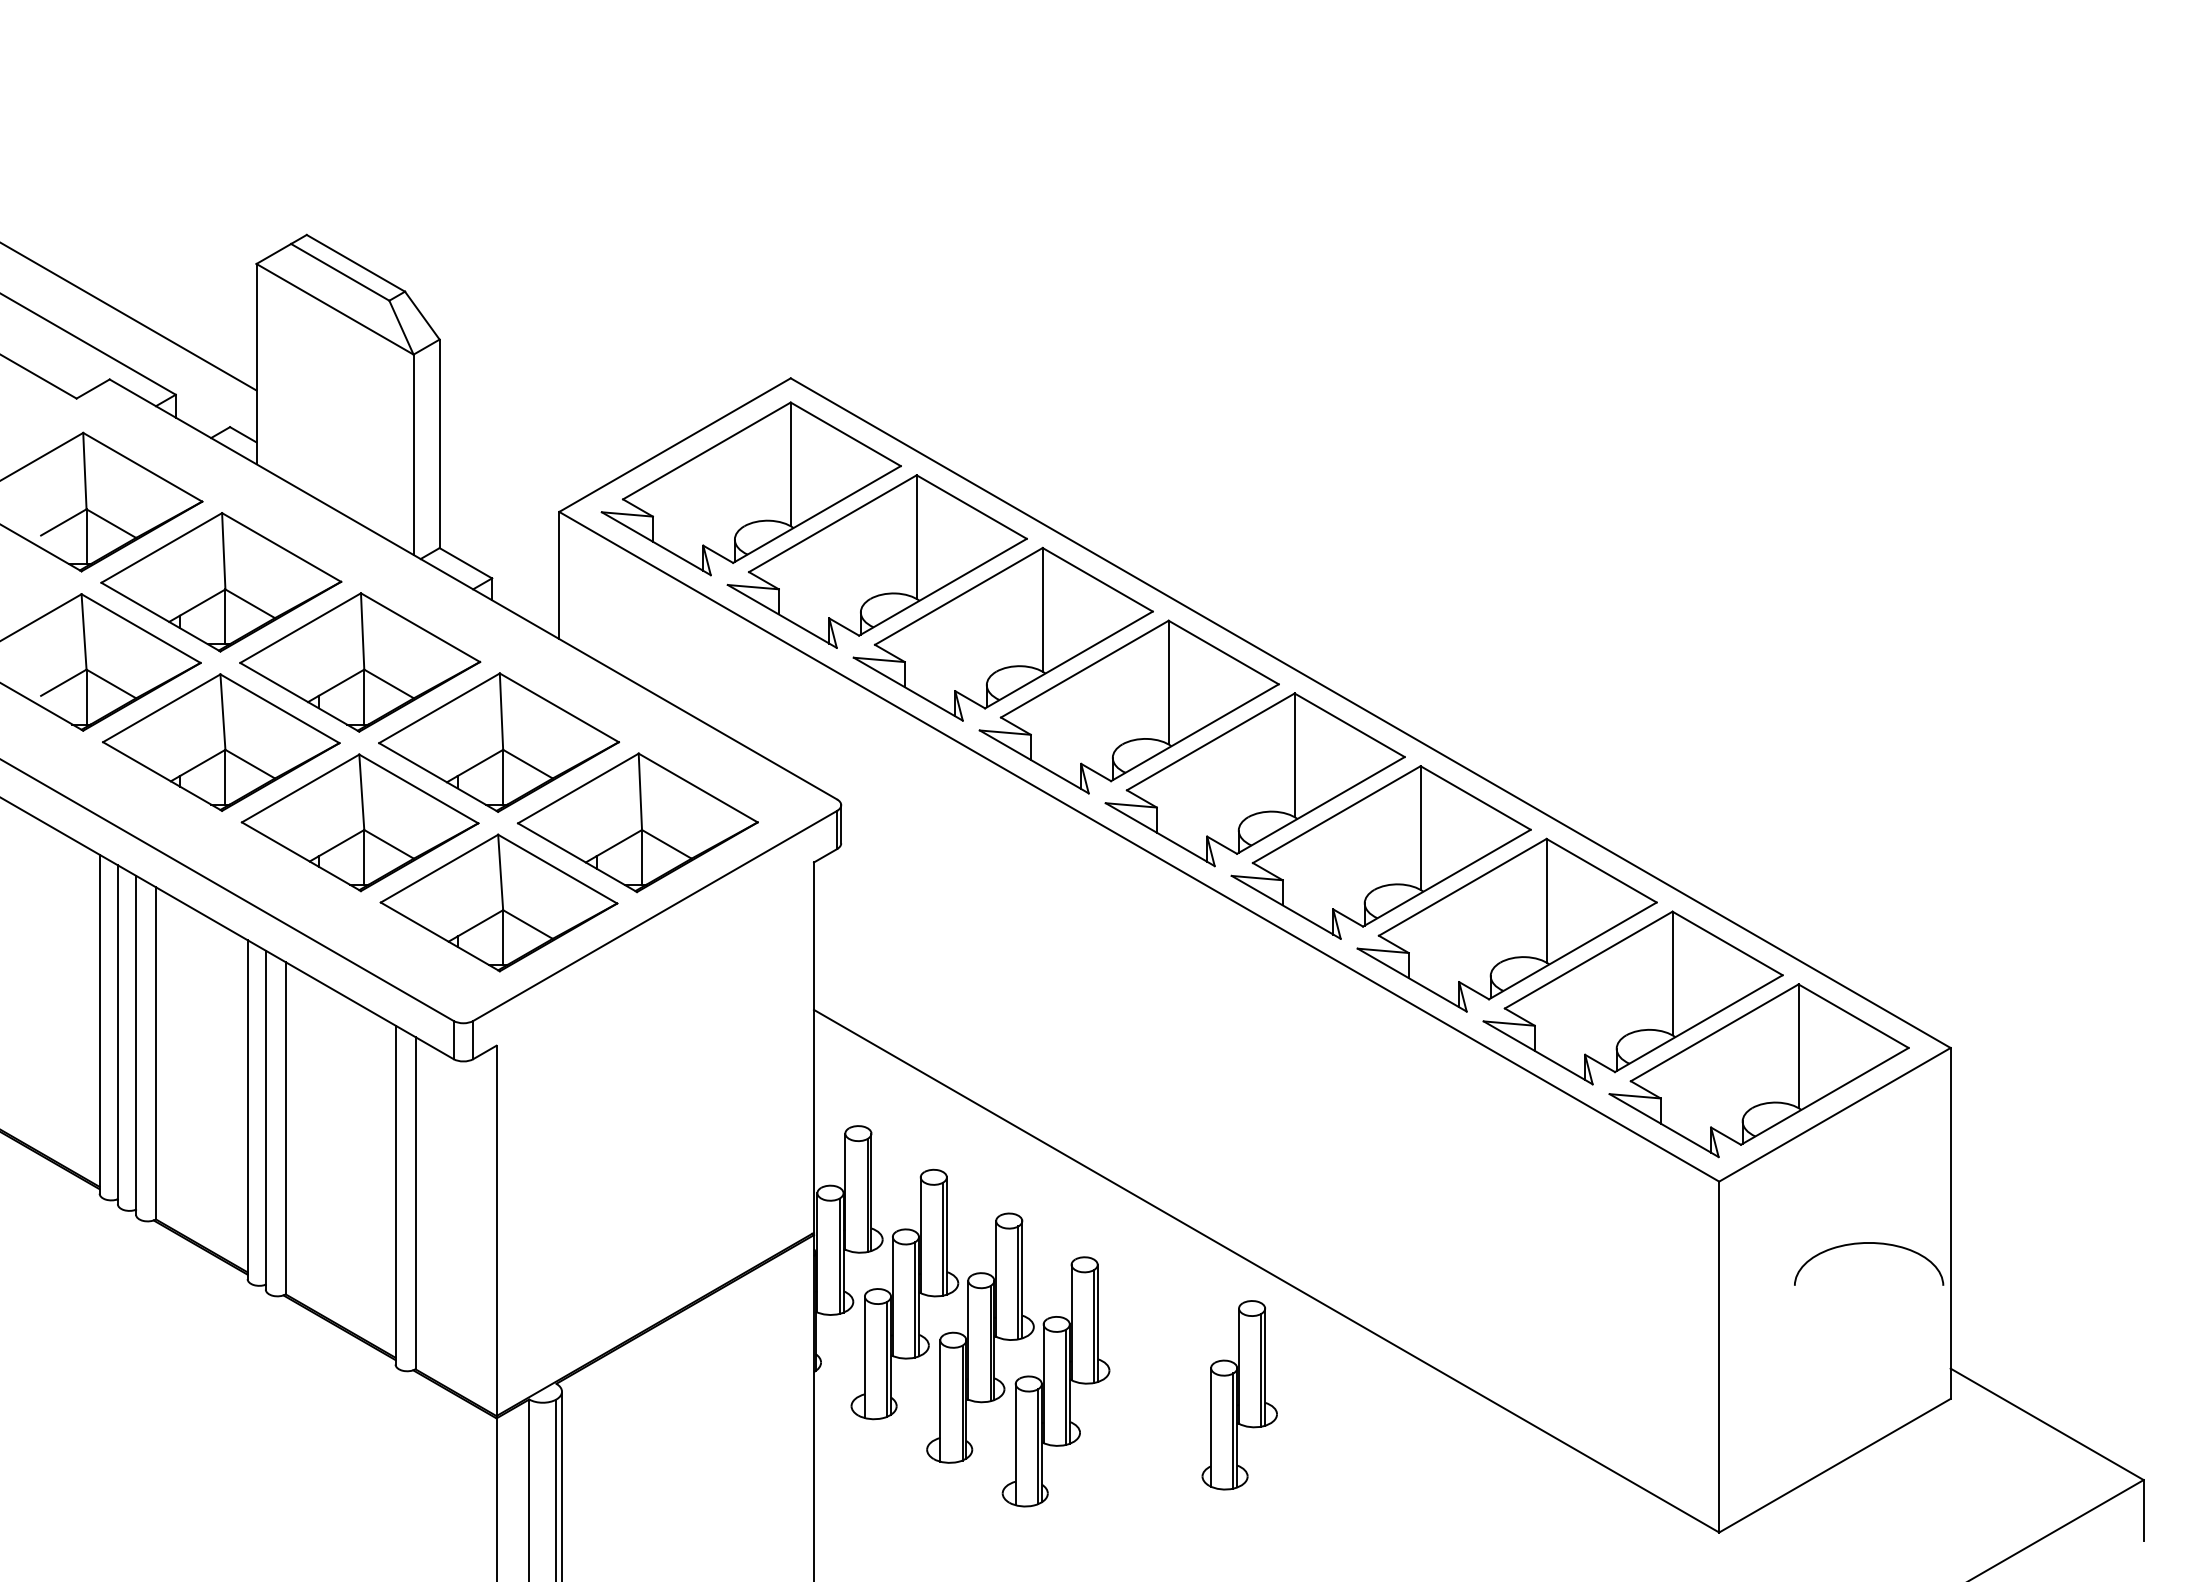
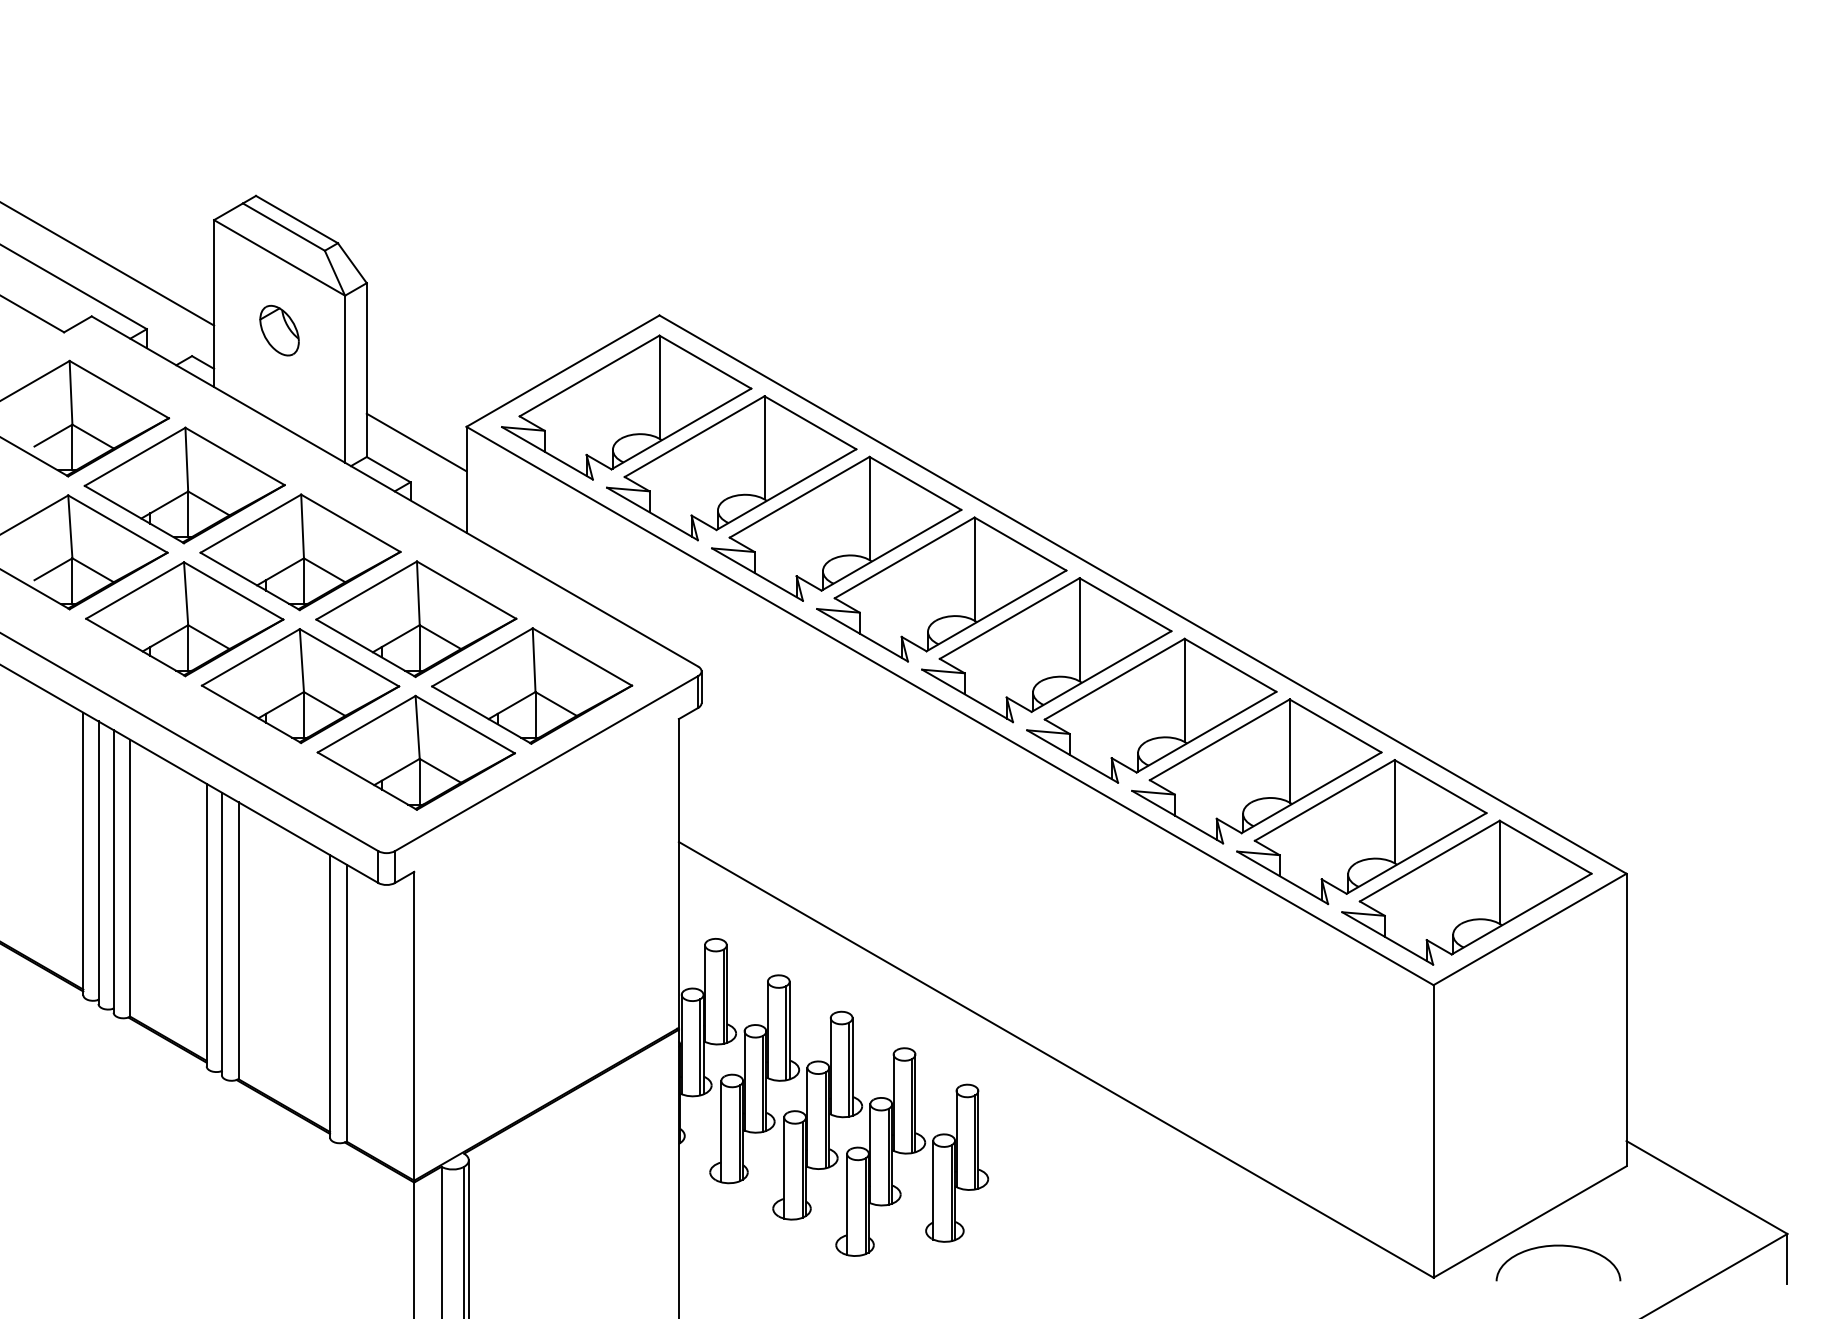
part: (335, 396) -> (279, 330), added
line: (499, 530) -> (416, 442), added
curve: (1869, 1243) -> (1558, 1246), moved
part: (1239, 1395) -> (956, 1163), moved

